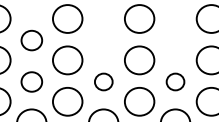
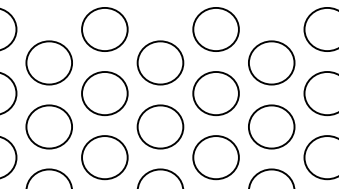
part: (31, 40) -> (48, 62), size x1.43
part: (103, 40) -> (160, 62), added
part: (175, 40) -> (271, 62), added
part: (31, 81) -> (48, 126), size x1.43
part: (103, 81) -> (160, 126), size x1.67
part: (175, 81) -> (271, 126), size x1.67

